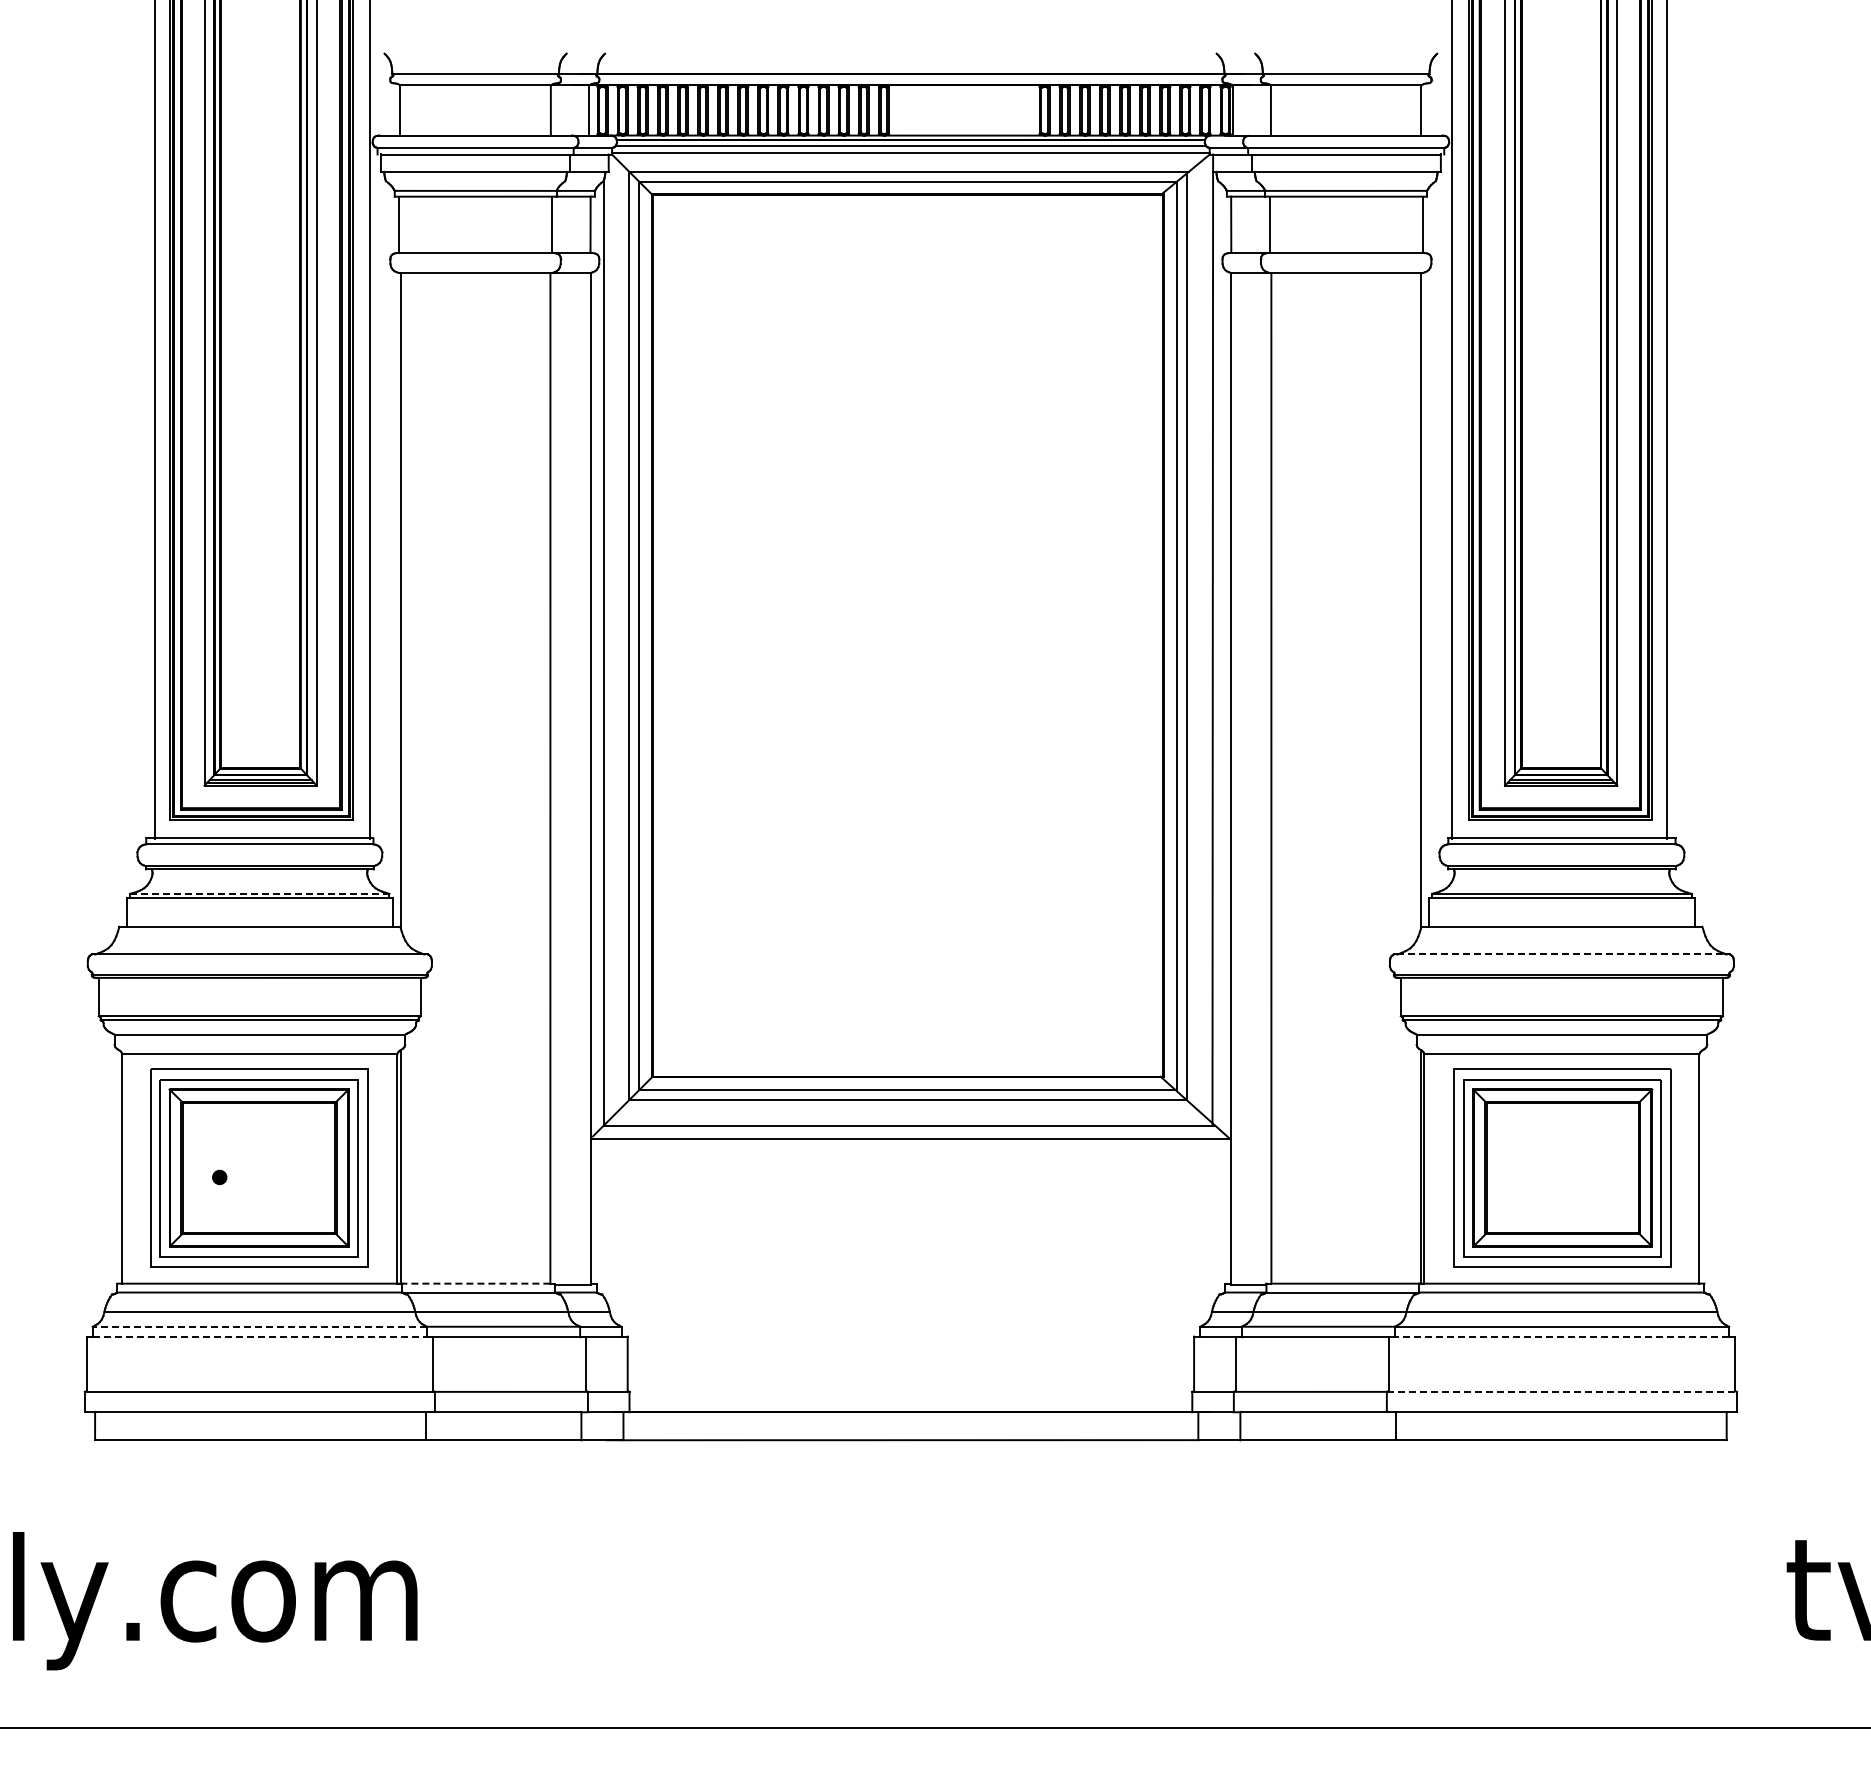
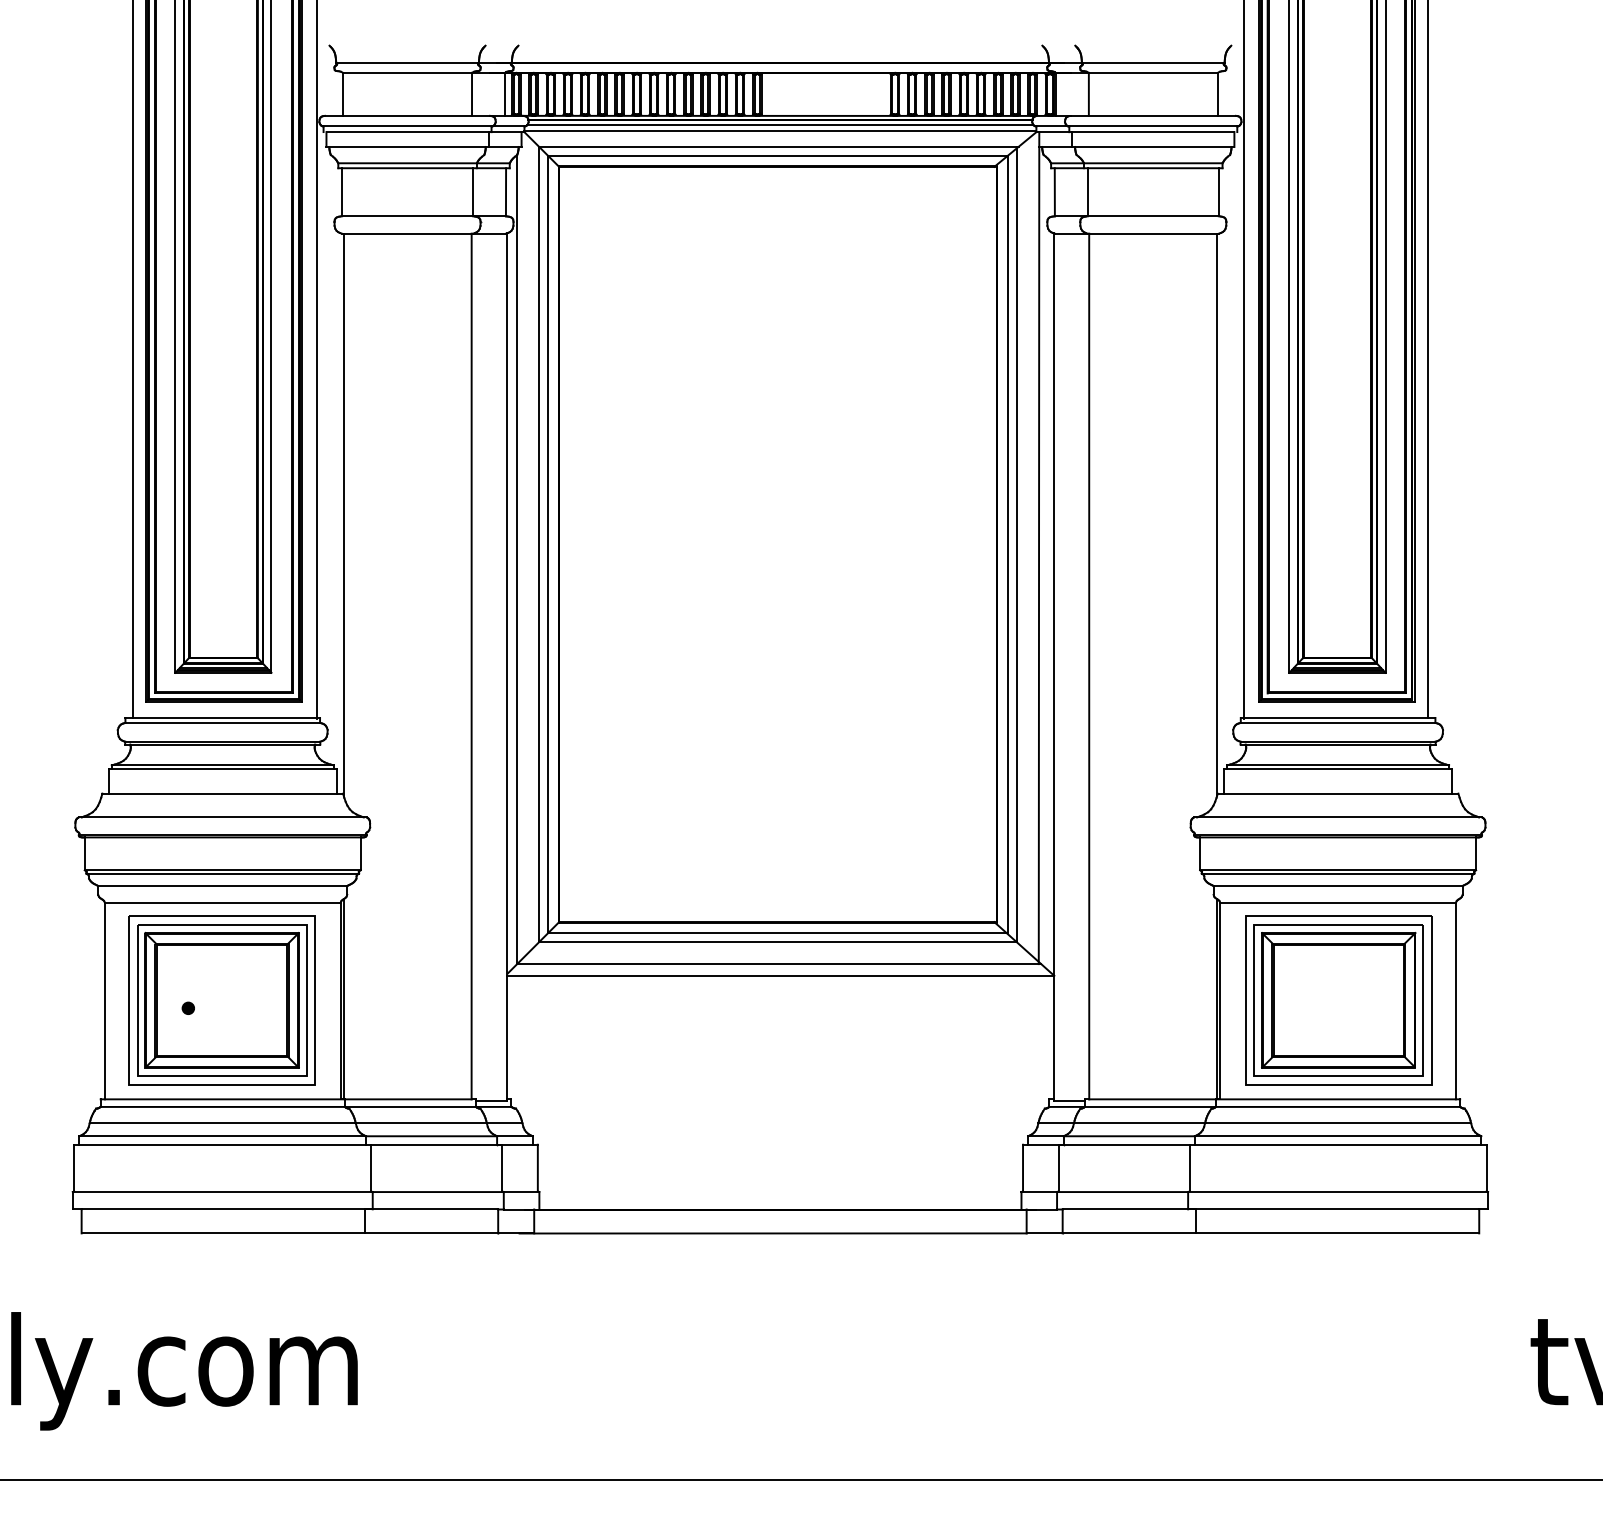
line: (259, 893) -> (222, 765), dashed -> solid
line: (1561, 954) -> (1337, 817), dashed -> solid
line: (475, 1283) -> (407, 1099), dashed -> solid
line: (259, 1326) -> (222, 1136), dashed -> solid
line: (260, 1336) -> (223, 1144), dashed -> solid
line: (1561, 1336) -> (1337, 1144), dashed -> solid
line: (1562, 1391) -> (1338, 1191), dashed -> solid

